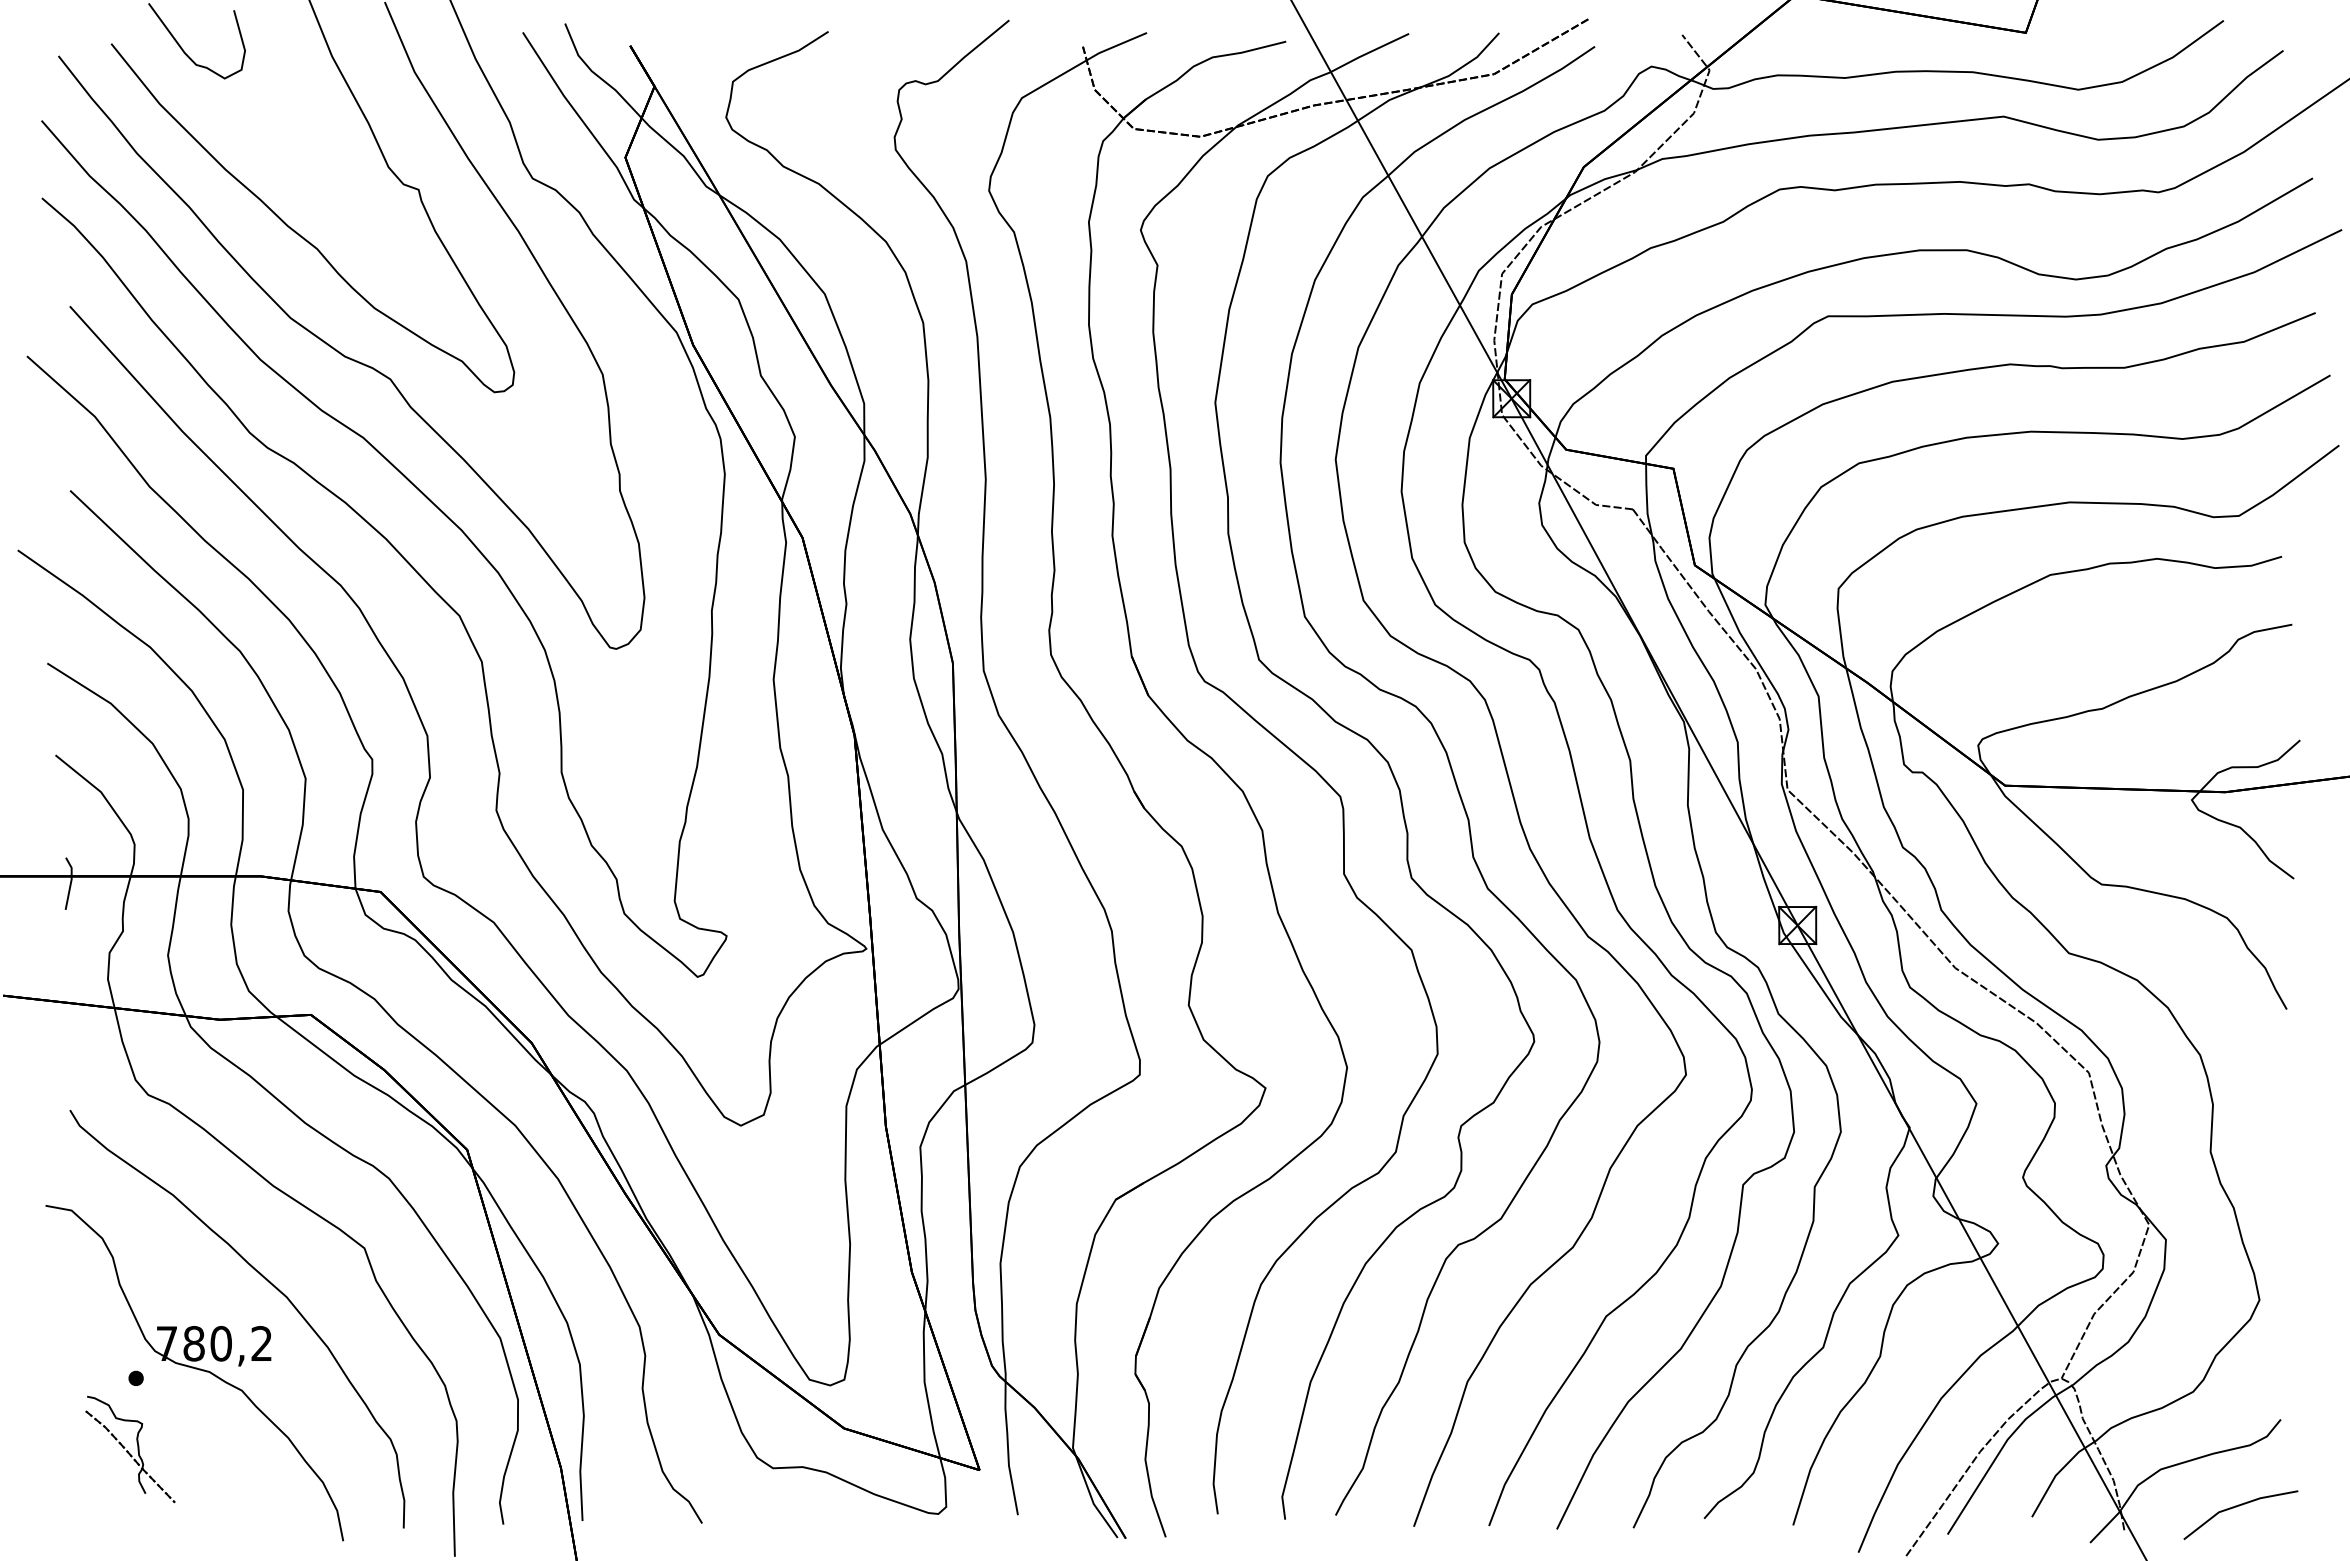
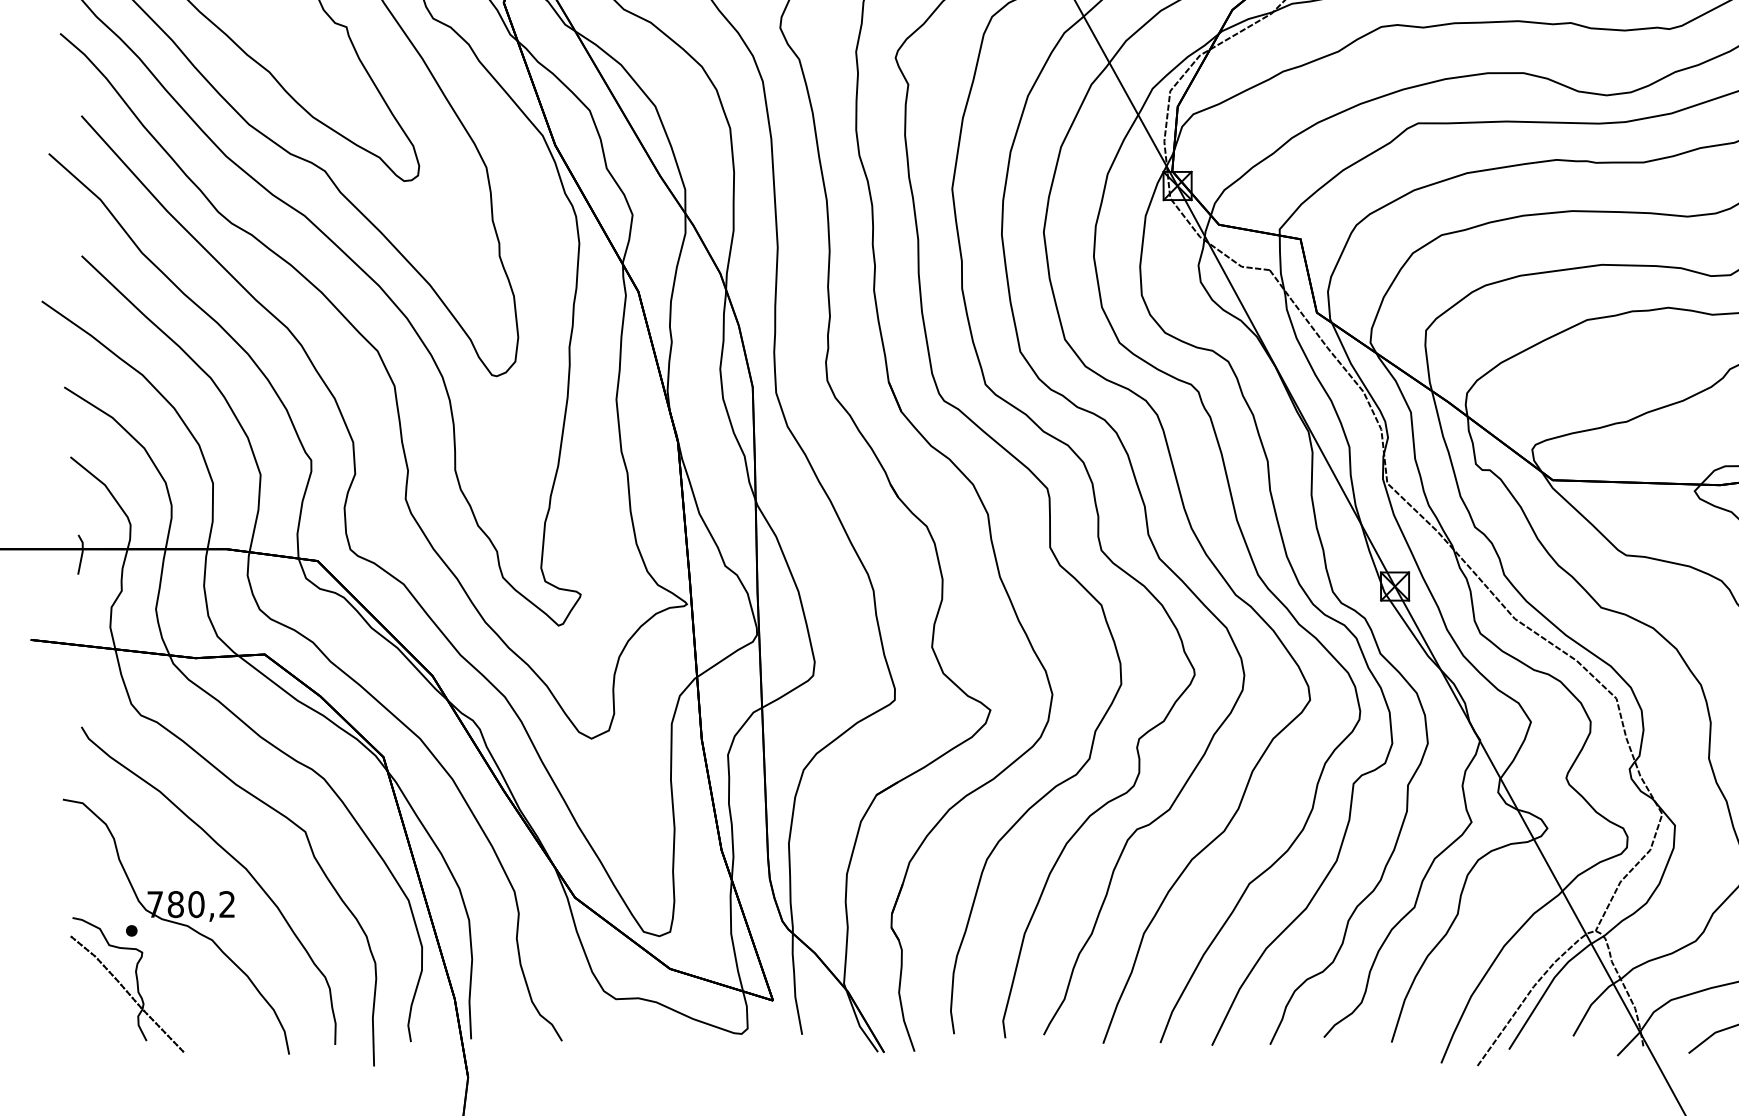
part: (130, 1449) -> (127, 984), size x1.67

